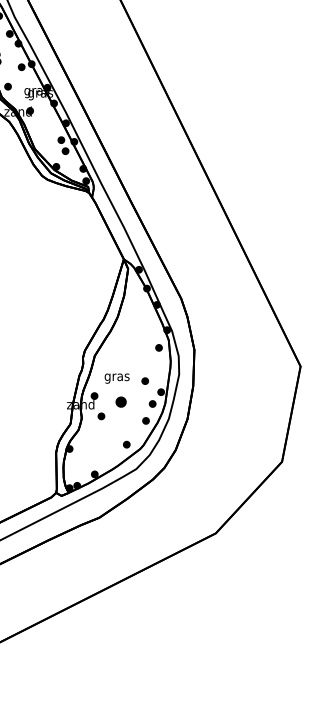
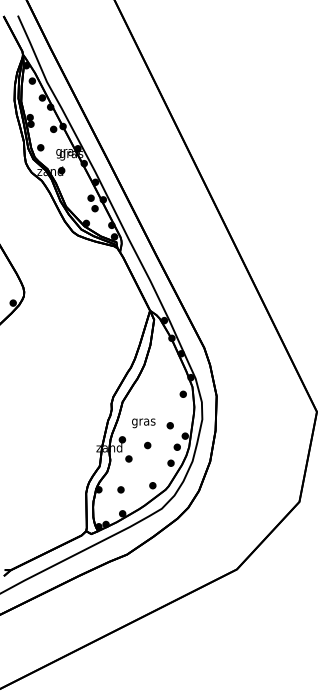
part: (121, 402) -> (147, 445), size x0.62
part: (92, 448) -> (120, 489), added

